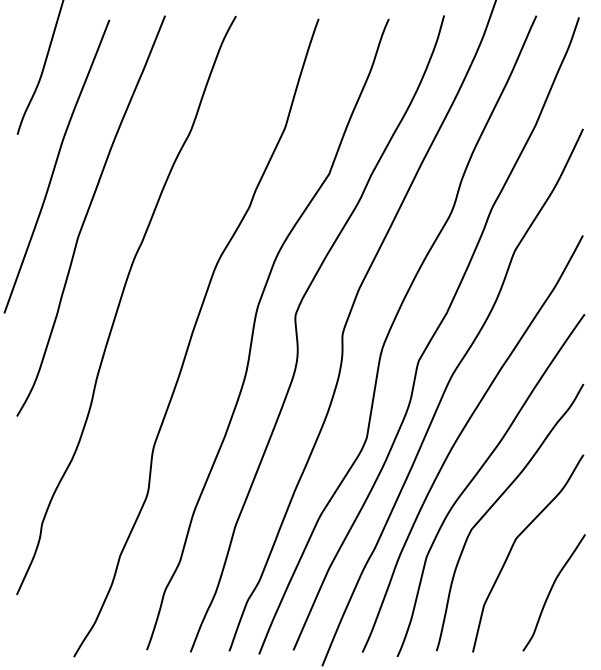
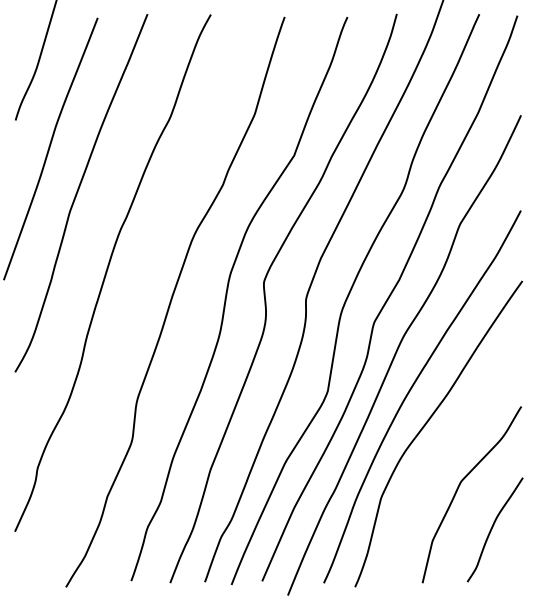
curve: (496, 502) -> (443, 449), removed

